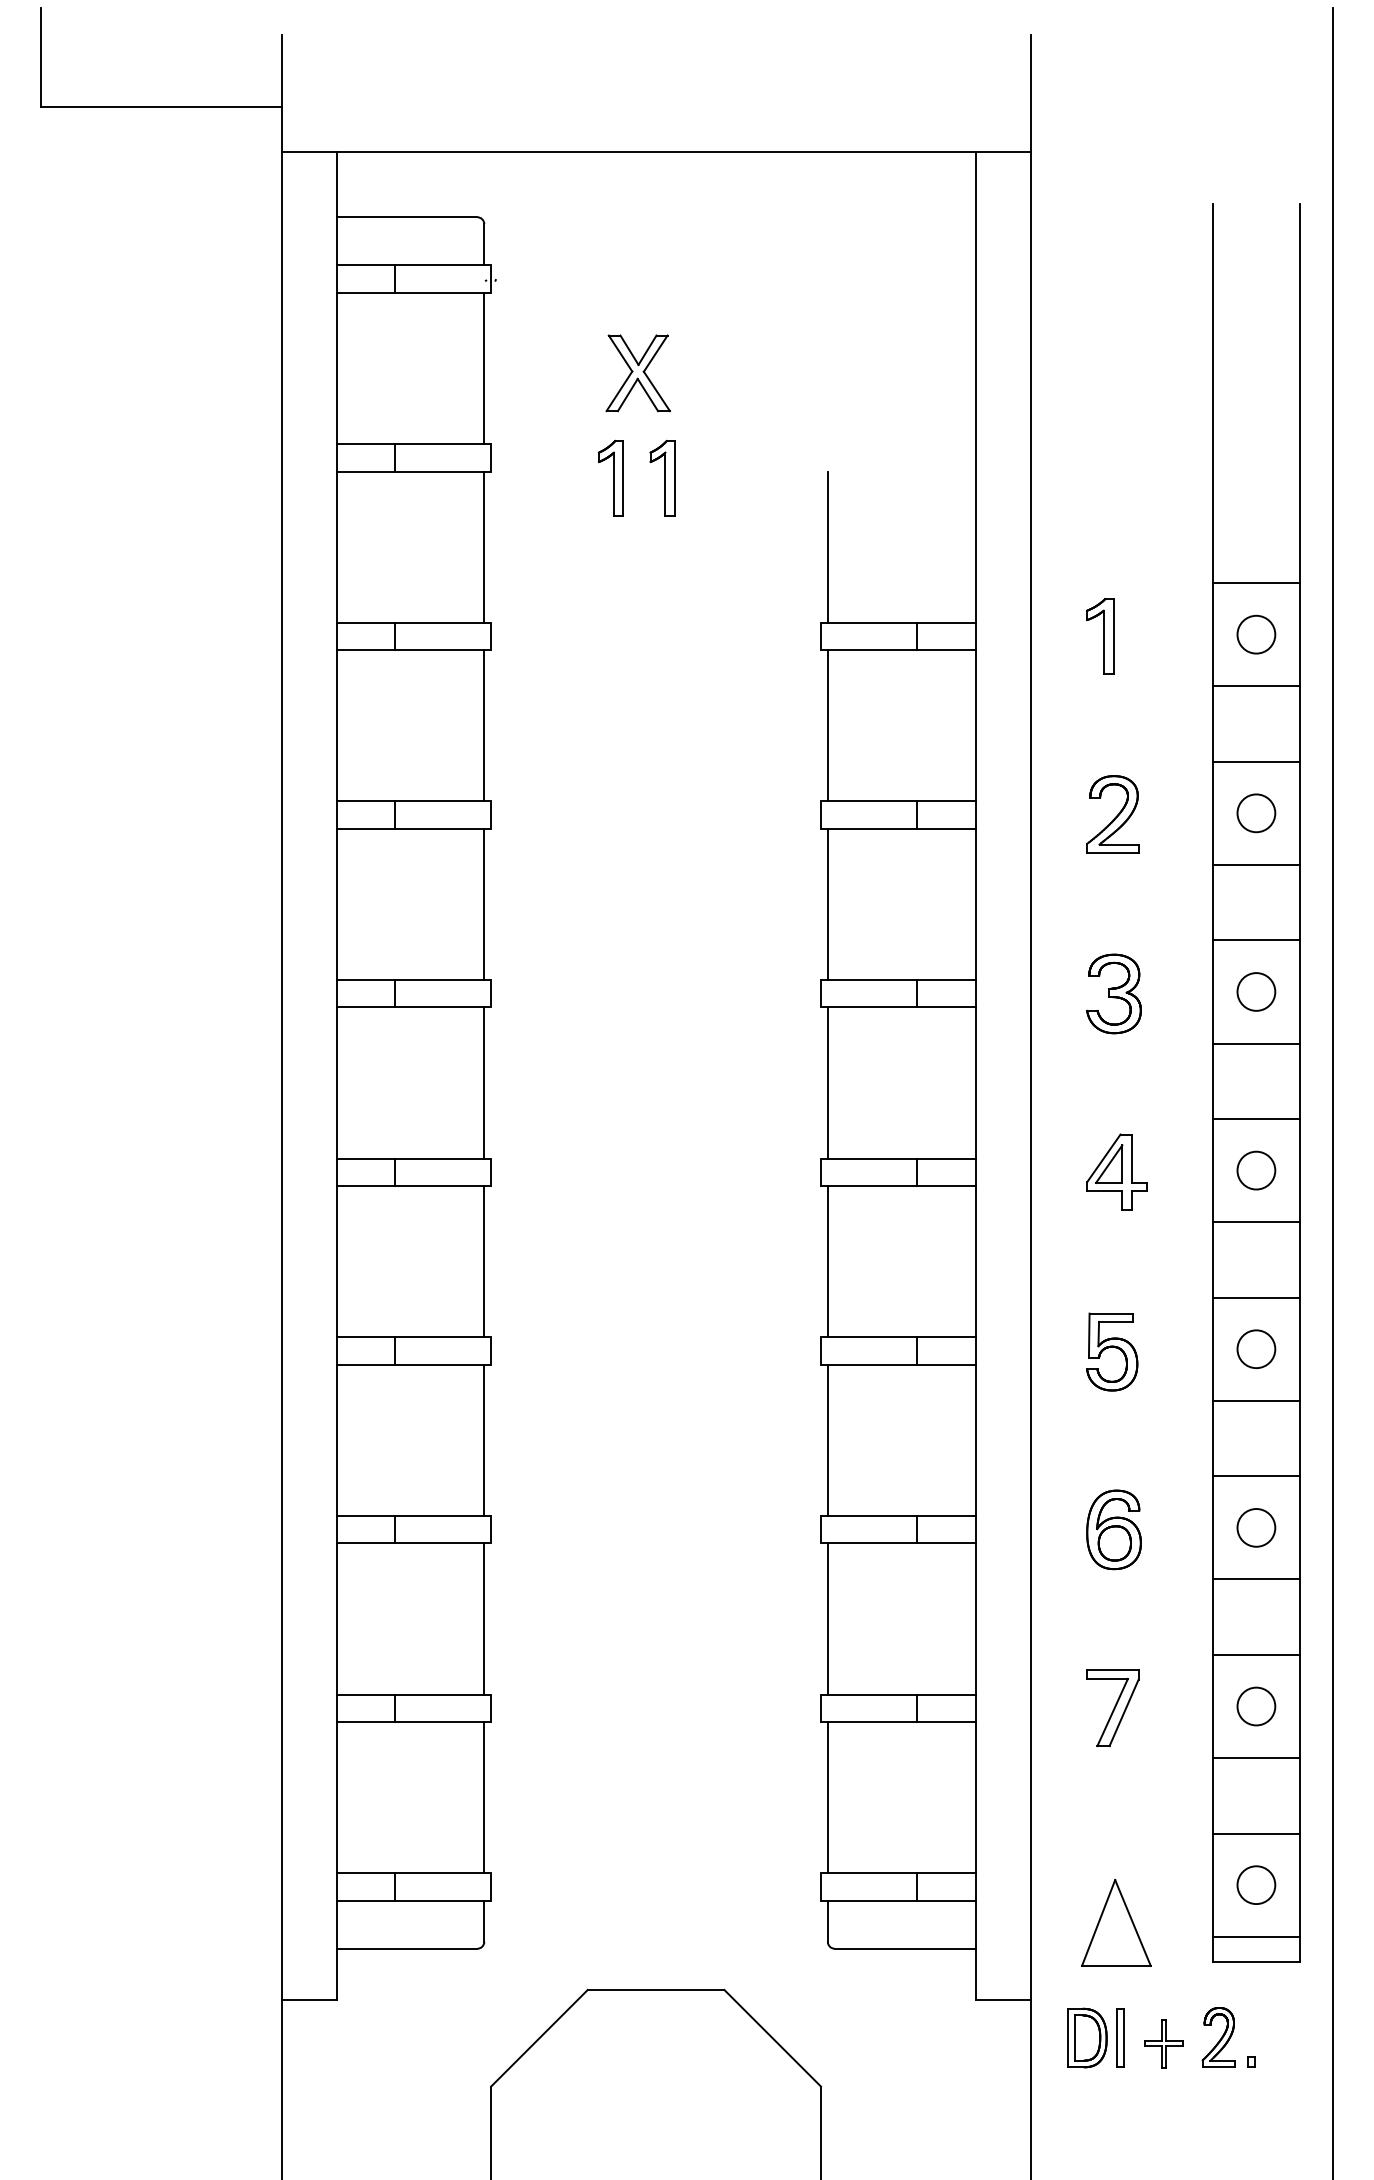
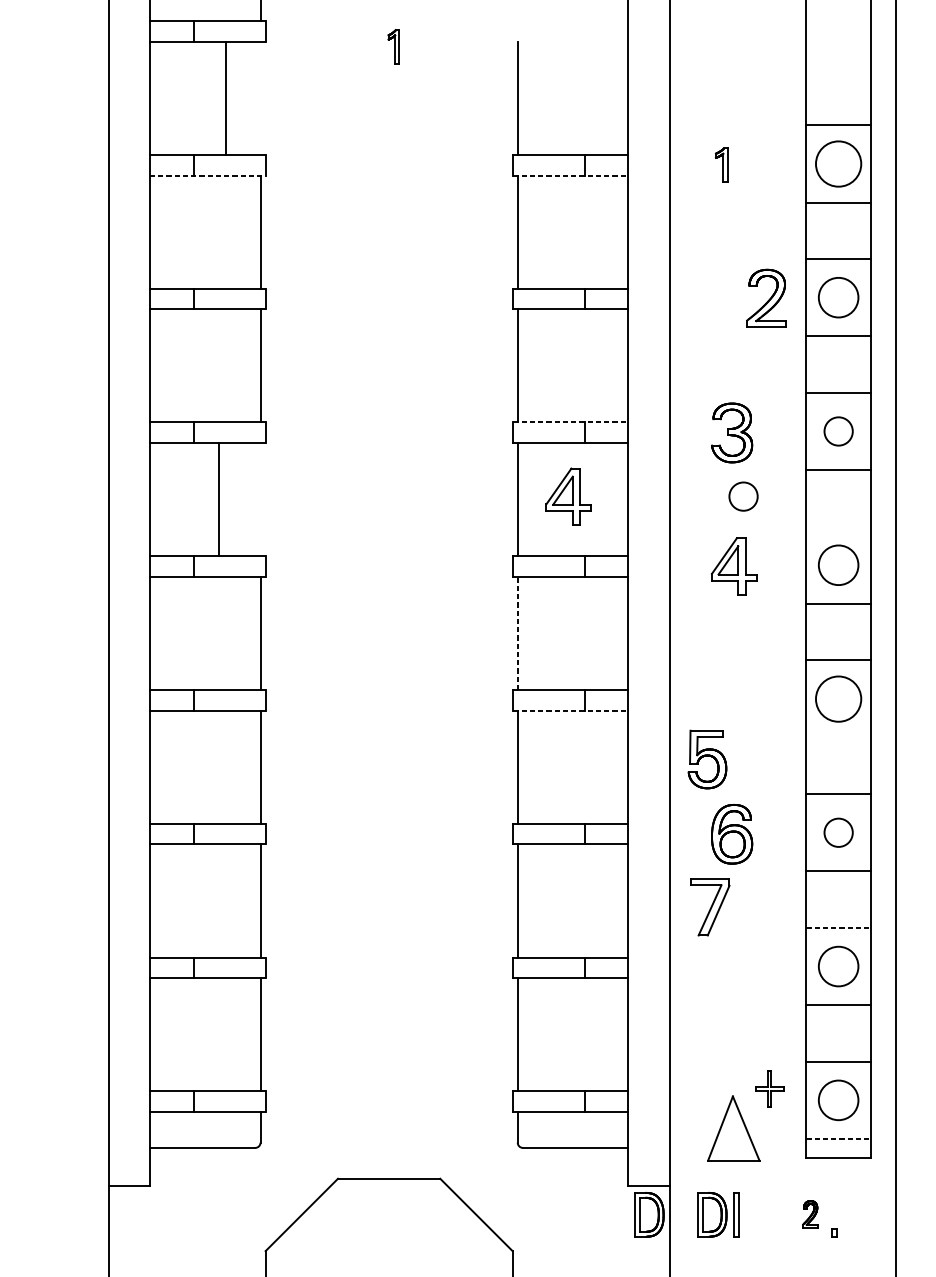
part: (610, 477) -> (355, 46), removed
part: (662, 478) -> (393, 47), size x0.6
line: (484, 546) -> (226, 97), moved
circle: (1256, 634) -> (838, 163), size x1.6
part: (1100, 636) -> (721, 165), size x0.6
line: (413, 650) -> (207, 175), solid -> dashed
line: (898, 650) -> (570, 175), solid -> dashed
circle: (1256, 813) -> (838, 297), size x1.4
part: (1112, 814) -> (766, 298), moved
line: (898, 979) -> (570, 422), solid -> dashed
part: (895, 1078) -> (568, 496), added
circle: (1129, 1078) -> (743, 496), added
line: (484, 1082) -> (218, 499), moved
line: (1256, 1119) -> (838, 526), removed
circle: (1256, 1170) -> (838, 565), size x1.4
line: (827, 1261) -> (517, 633), solid -> dashed
circle: (1256, 1348) -> (838, 698), size x1.6
part: (1112, 1351) -> (707, 759), moved
line: (898, 1364) -> (570, 710), solid -> dashed
line: (1256, 1400) -> (838, 737), removed
line: (1256, 1655) -> (838, 928), solid -> dashed
circle: (1256, 1706) -> (838, 966), size x1.4
part: (1112, 1708) -> (709, 907), moved
circle: (1256, 1884) -> (838, 1099), size x1.4
line: (1256, 1936) -> (838, 1138), solid -> dashed
part: (1003, 2037) -> (649, 1214), added
part: (1218, 2037) -> (810, 1214), size x0.6
part: (1163, 2043) -> (769, 1088), moved

